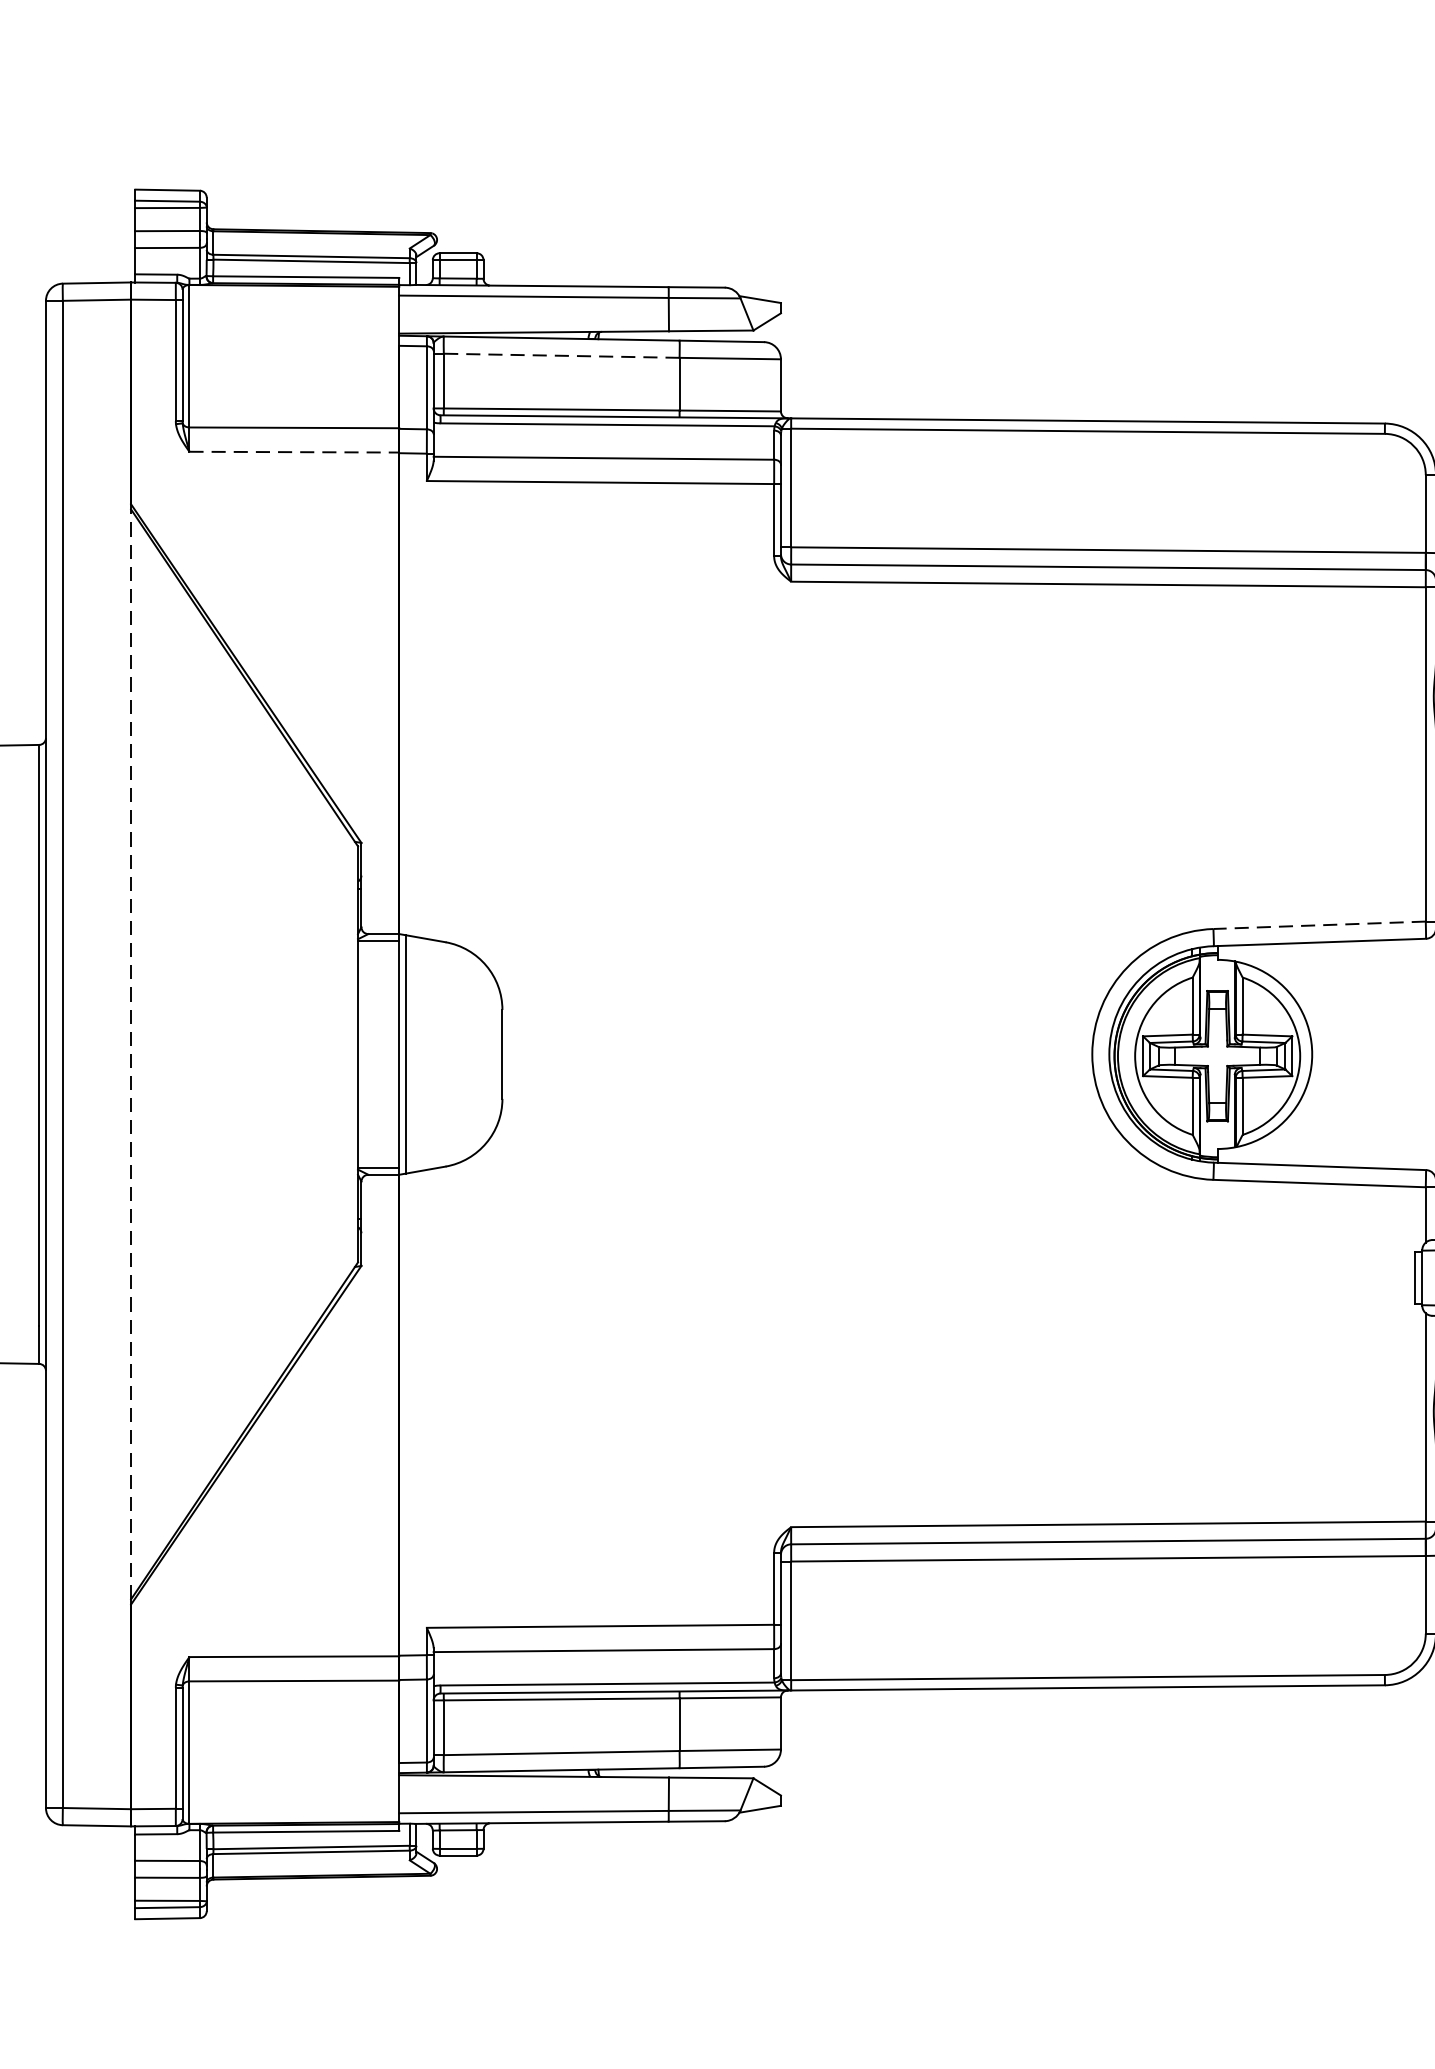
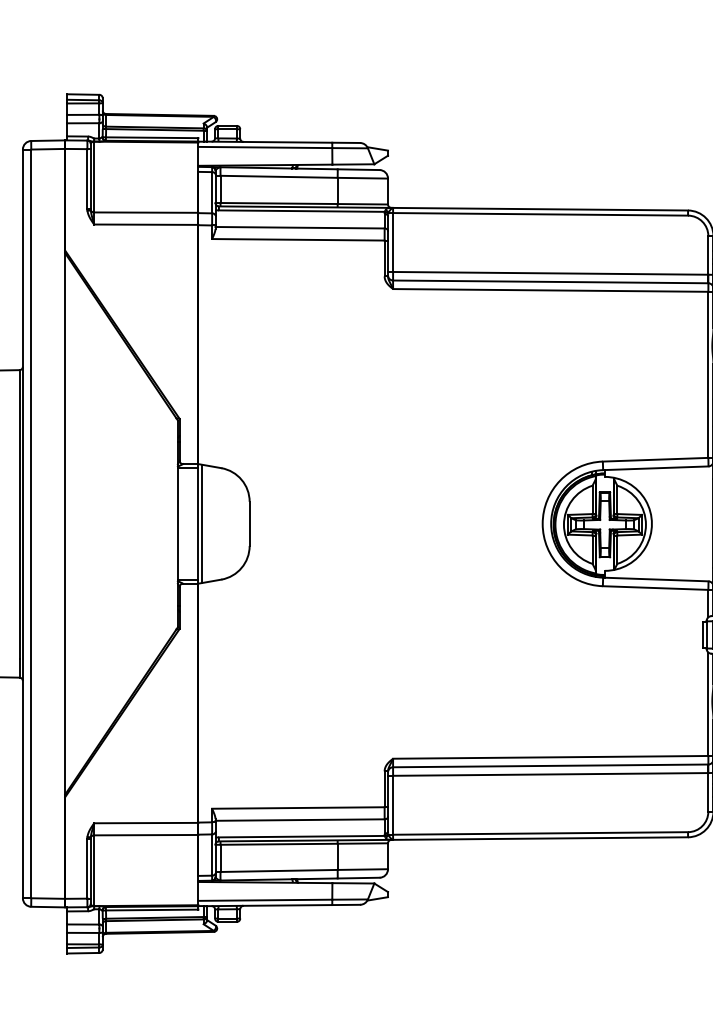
line: (562, 355) -> (279, 176), dashed -> solid
line: (294, 451) -> (146, 224), dashed -> solid
line: (1319, 924) -> (655, 459), dashed -> solid
line: (131, 1053) -> (65, 523), dashed -> solid

